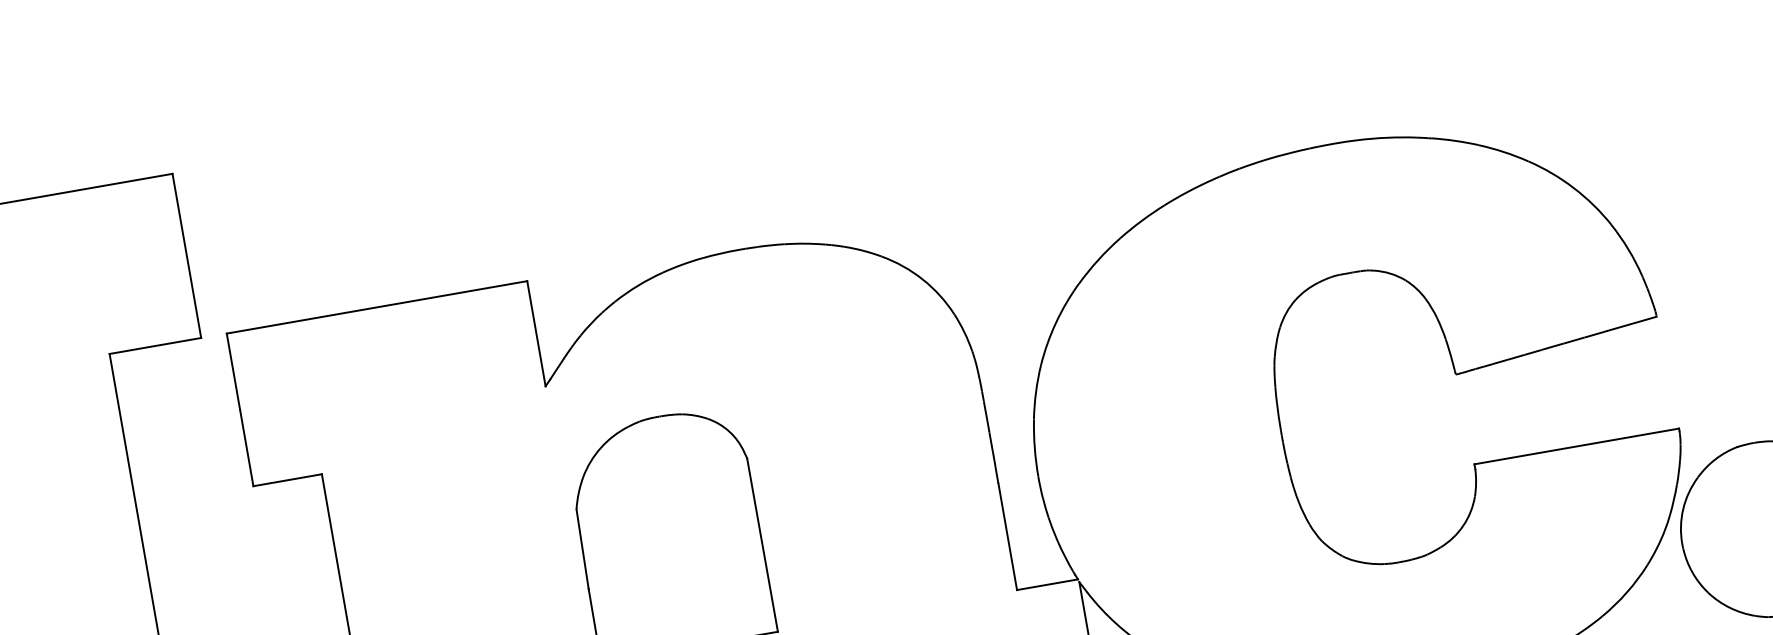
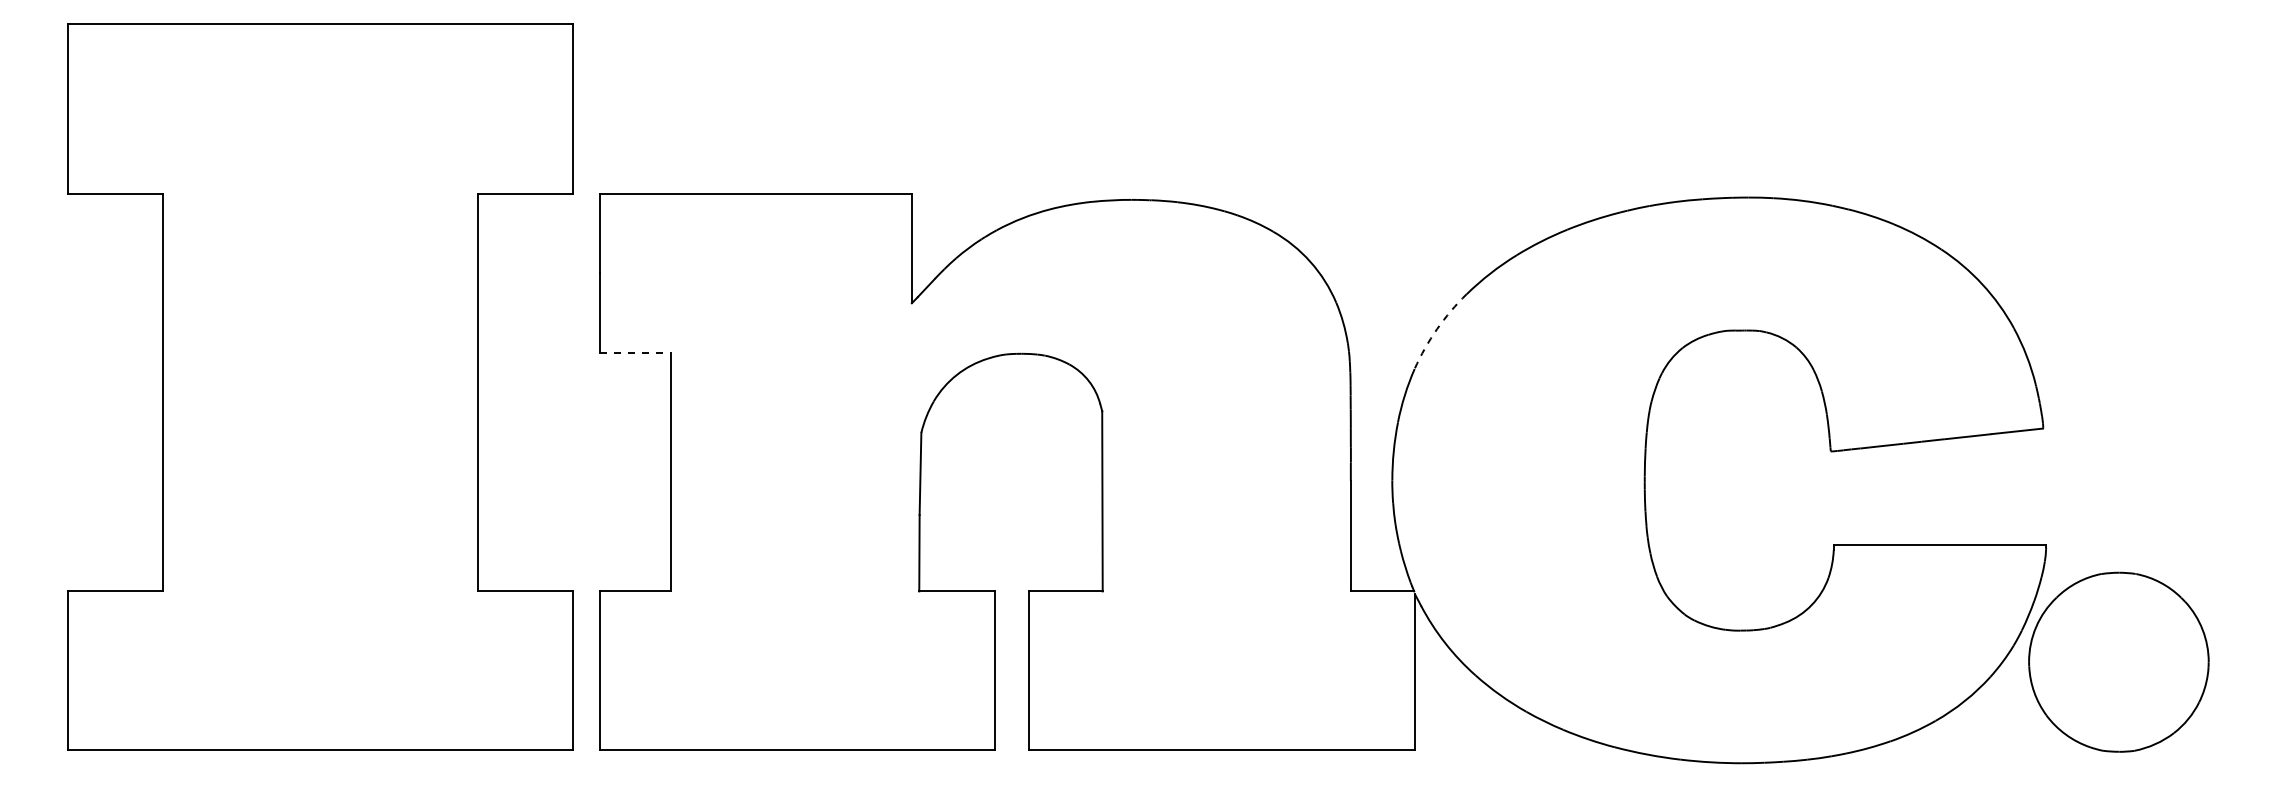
arc: (1056, 323) -> (1437, 329), solid -> dashed
line: (287, 480) -> (635, 352), solid -> dashed

